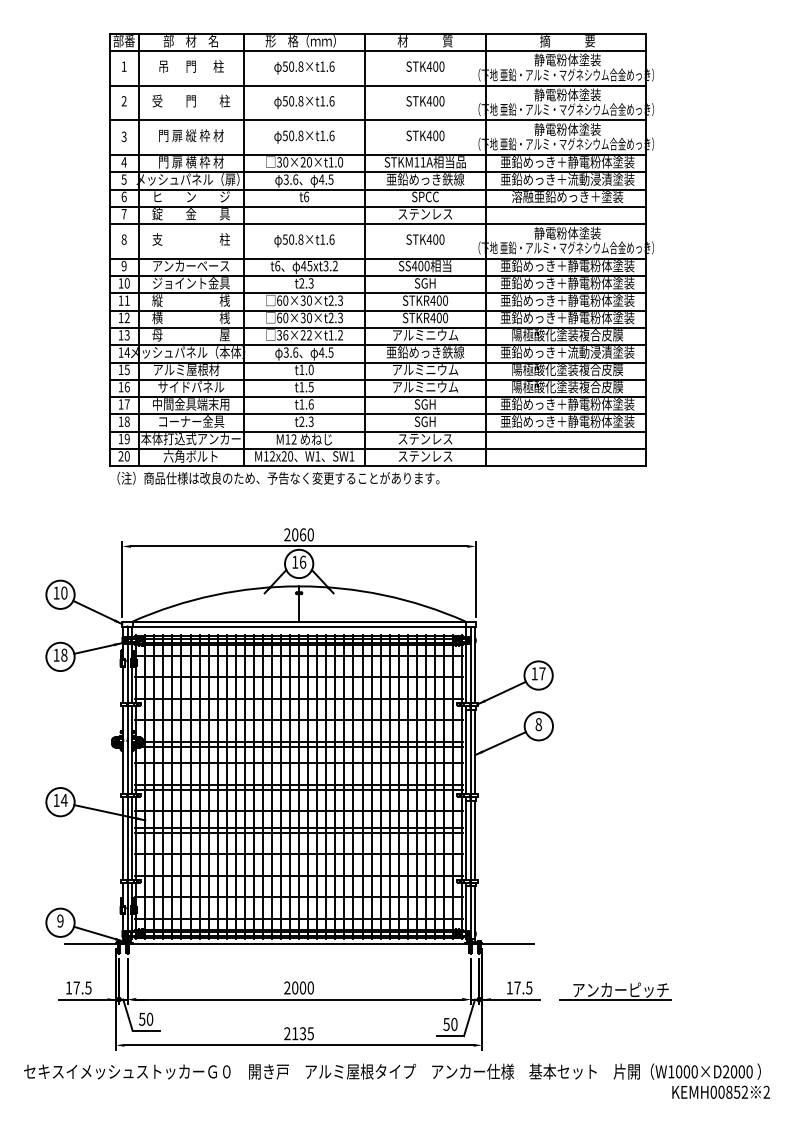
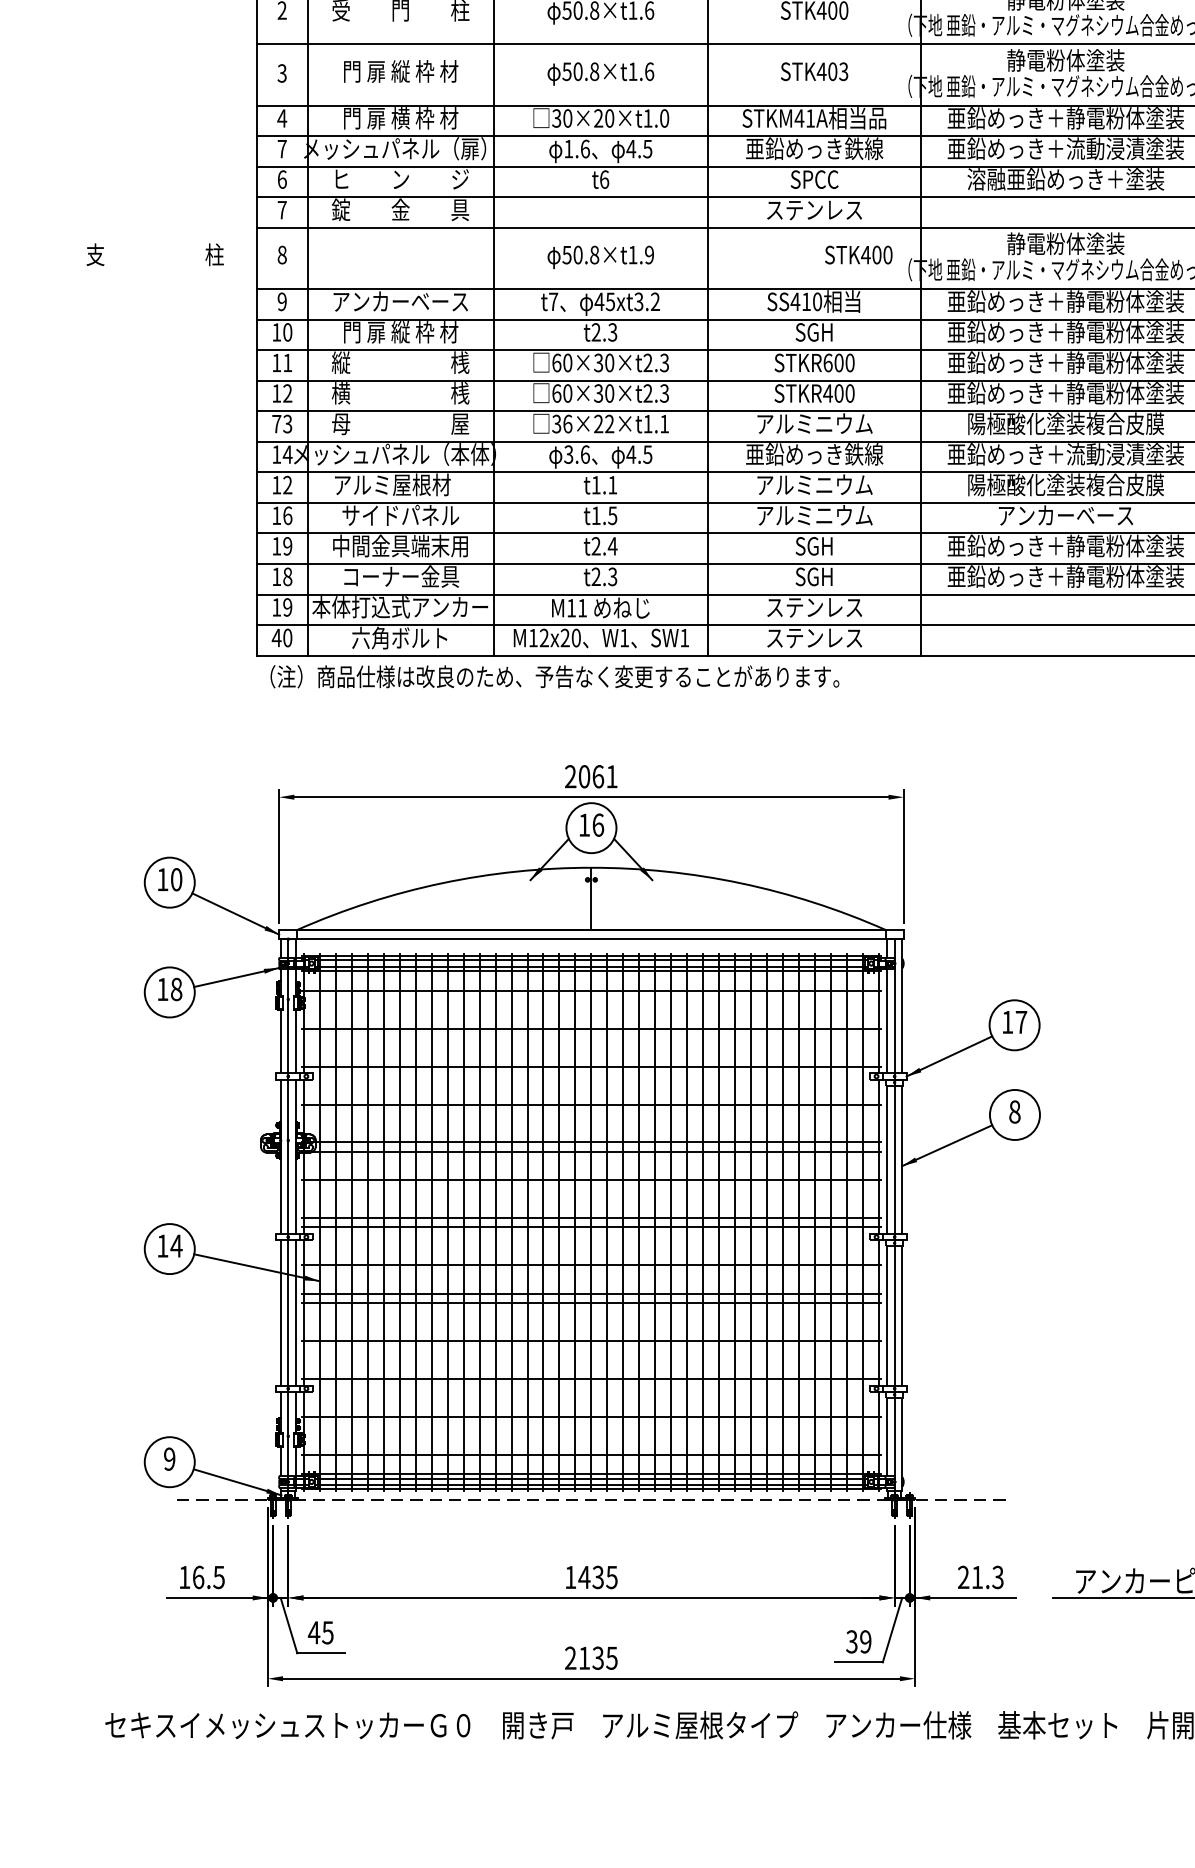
text: (441, 135) -> (842, 71), STK400 -> STK403
text: (416, 162) -> (798, 118), STKM11A -> STKM41A
text: (123, 179) -> (281, 148), 5 -> 7
text: (285, 179) -> (567, 148), 3.6 -> 1.6
text: (190, 239) -> (153, 254), moved
text: (331, 239) -> (648, 254), 50.8×t1.6 -> 50.8×t1.9
text: (425, 239) -> (858, 254), moved
text: (277, 265) -> (553, 300), t6 -> t7
text: (420, 265) -> (805, 300), SS400 -> SS410
text: (191, 283) -> (401, 332), ジョイント金具 -> 門 扉 縦 枠 材
text: (432, 300) -> (827, 362), STKR400 -> STKR600
text: (120, 335) -> (275, 424), 13 -> 73
text: (340, 335) -> (664, 424), 36×22×t1.2 -> 36×22×t1.1
text: (126, 369) -> (286, 484), 15 -> 12
text: (310, 369) -> (611, 484), t1.0 -> t1.1
text: (567, 387) -> (1065, 516), 陽極酸化塗装複合皮膜 -> アンカーベース
text: (126, 404) -> (286, 546), 17 -> 19
text: (306, 404) -> (604, 546), t1.6 -> t2.4
text: (293, 439) -> (581, 608), M12 -> M11
text: (120, 456) -> (275, 638), 20 -> 40
text: (310, 534) -> (611, 776), 2060 -> 2061
line: (299, 944) -> (592, 1500), solid -> dashed
text: (76, 987) -> (198, 1576), 17.5 -> 16.5
text: (298, 987) -> (590, 1576), 2000 -> 1435
text: (519, 987) -> (980, 1576), 17.5 -> 21.3
text: (145, 1018) -> (319, 1631), 50 -> 45
text: (450, 1023) -> (858, 1640), 50 -> 39

